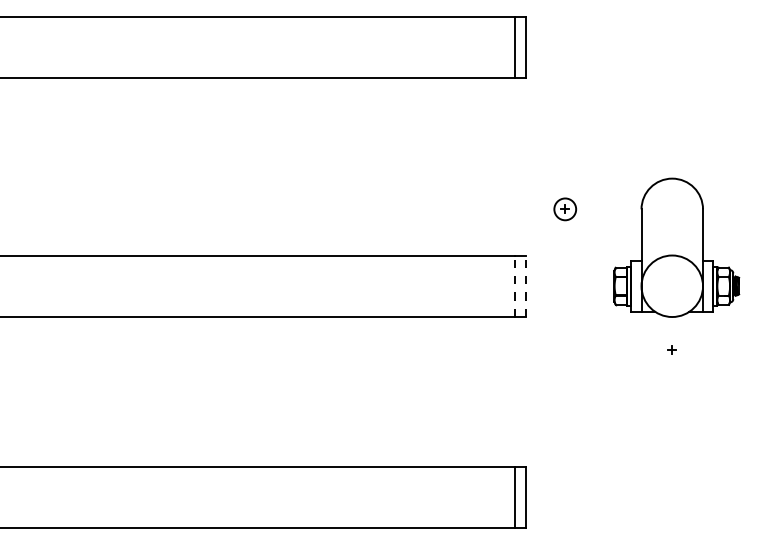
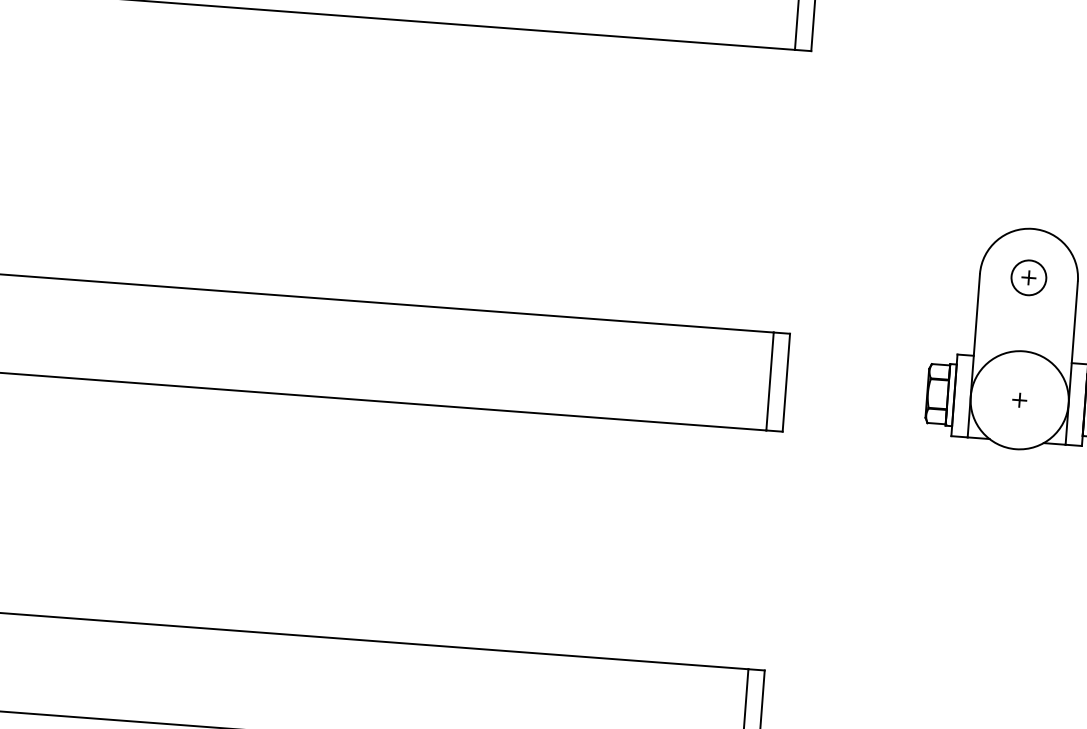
part: (565, 209) -> (1029, 278), moved
line: (515, 286) -> (770, 381), dashed -> solid
line: (525, 286) -> (785, 383), dashed -> solid
part: (671, 349) -> (1018, 398), moved

